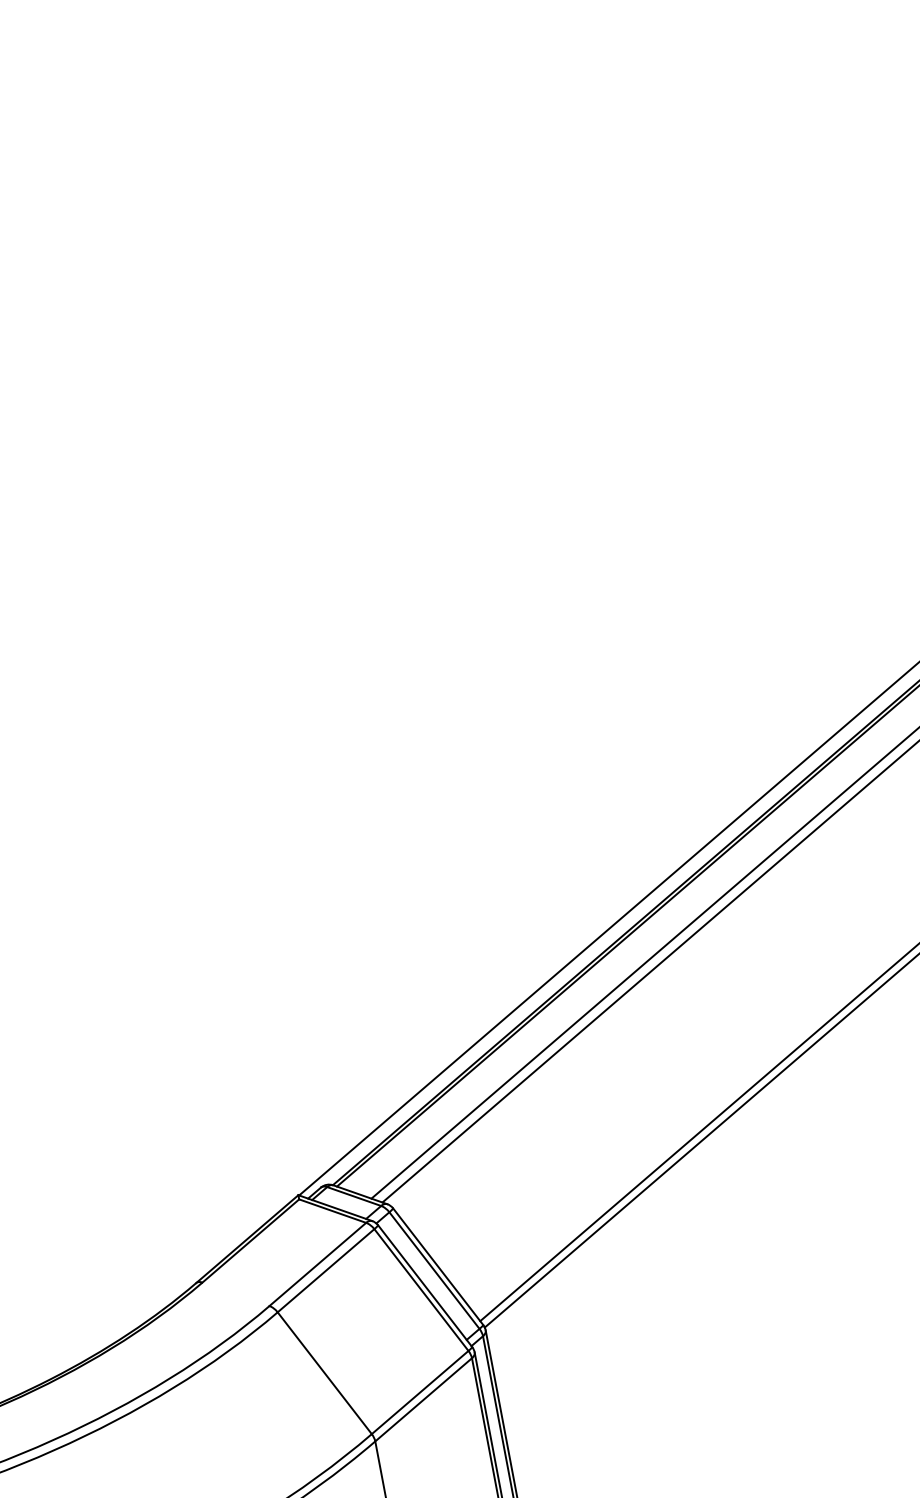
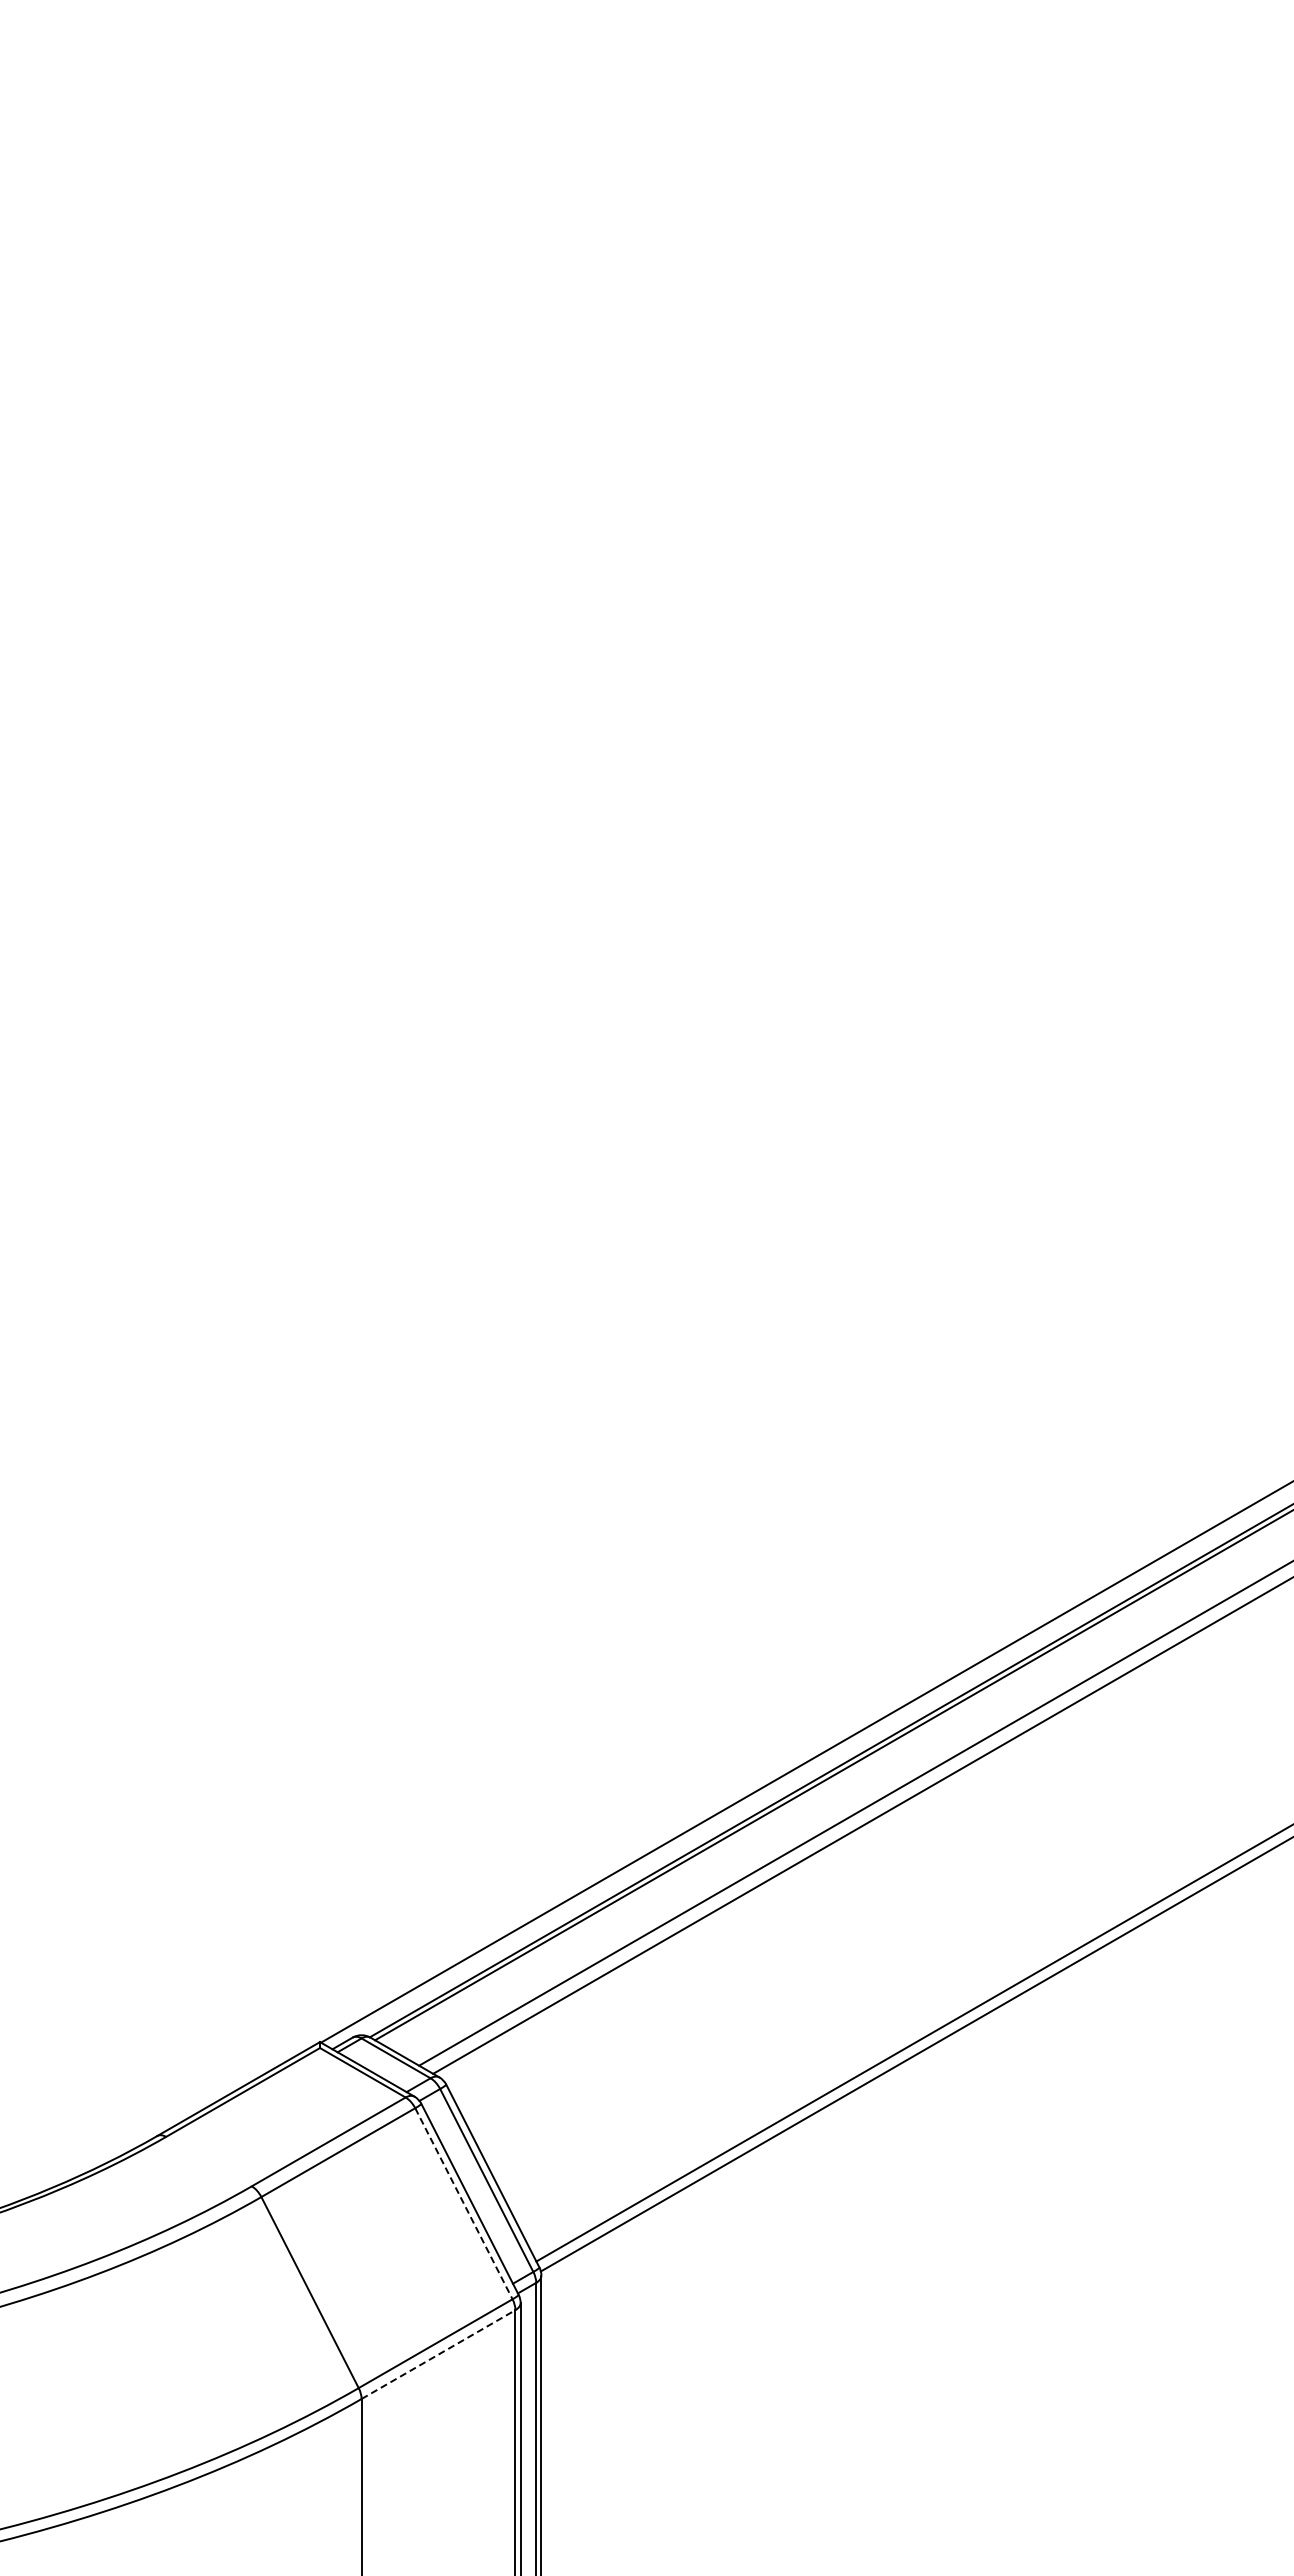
line: (421, 1290) -> (464, 2204), solid -> dashed
line: (423, 1399) -> (438, 2354), solid -> dashed

